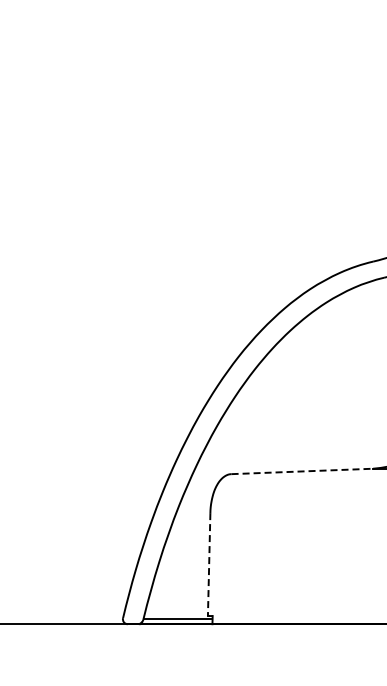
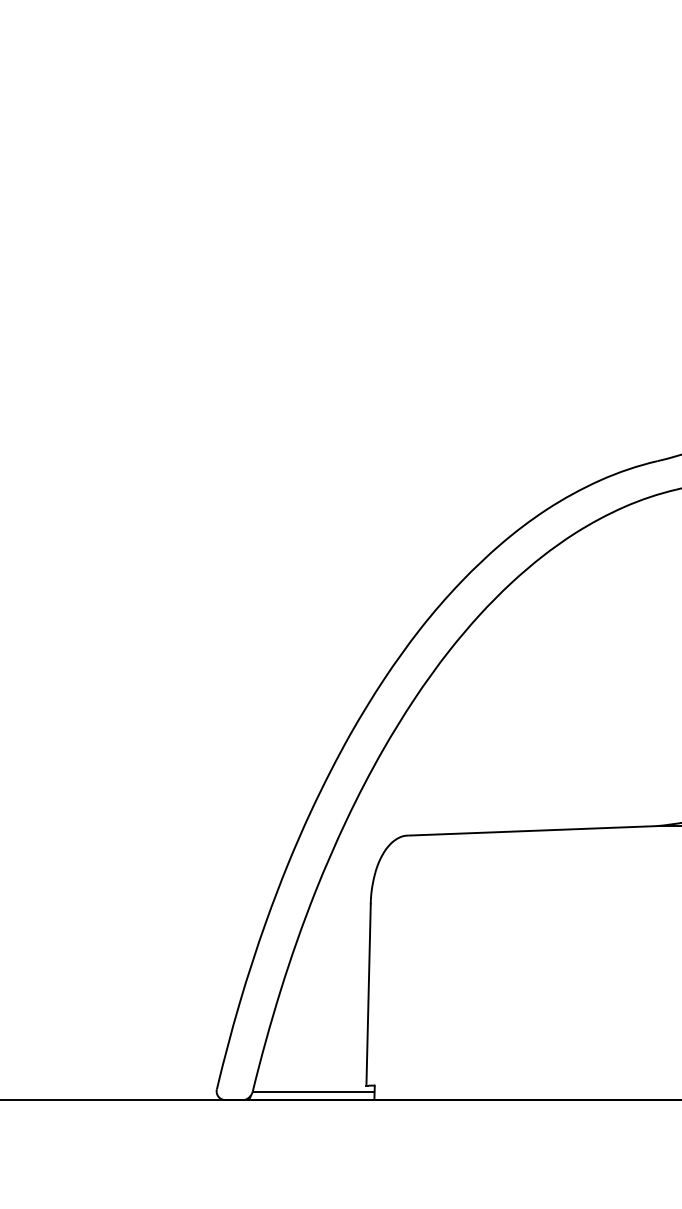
line: (302, 471) -> (533, 830), dashed -> solid
line: (209, 565) -> (369, 996), dashed -> solid

